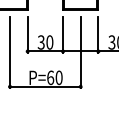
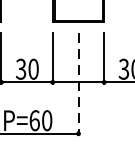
line: (80, 53) -> (78, 85), solid -> dashed

